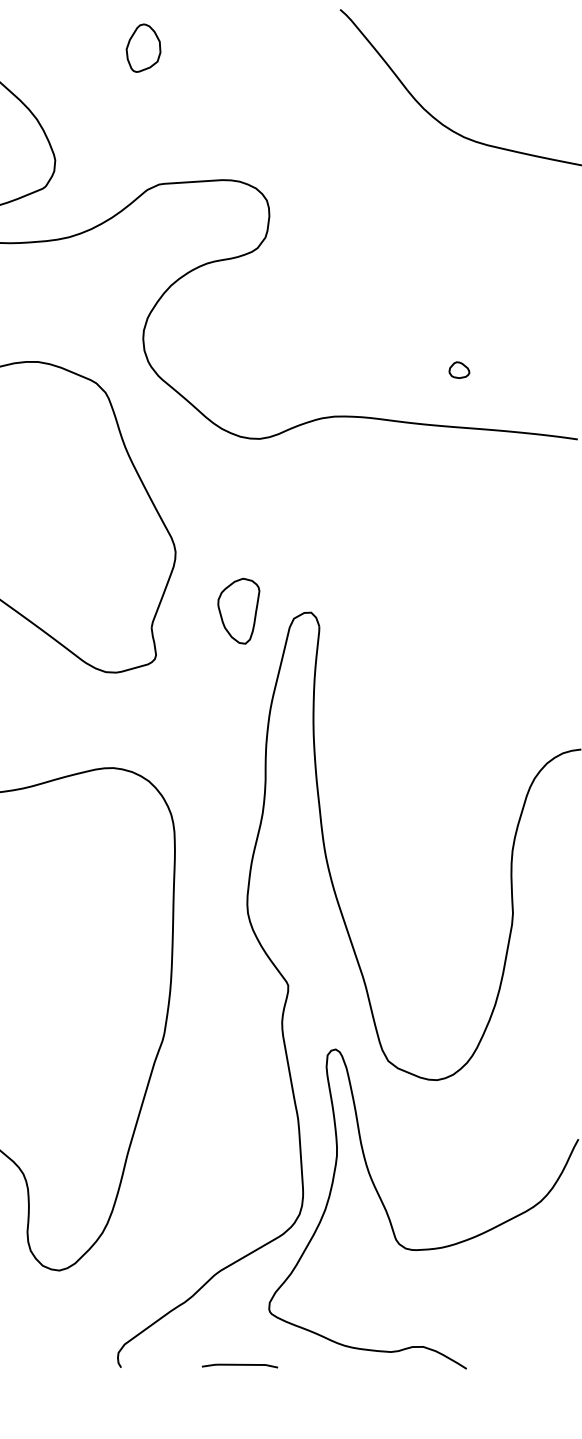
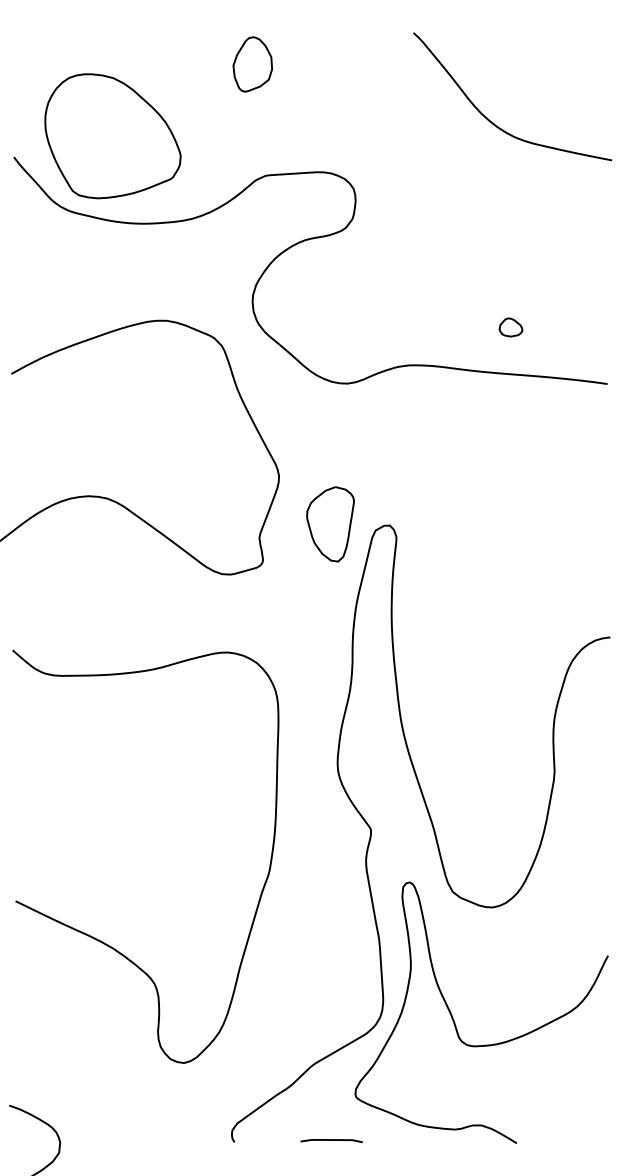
part: (143, 48) -> (252, 64), size x1.4
part: (458, 370) -> (510, 327), size x1.4
part: (238, 611) -> (330, 524), size x1.4

